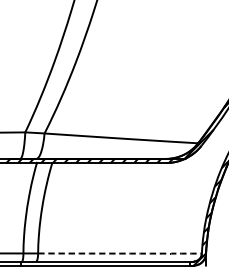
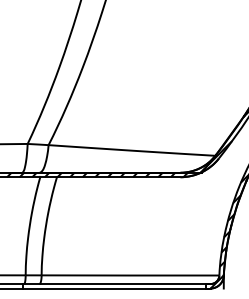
arc: (120, 253) -> (130, 275), dashed -> solid

